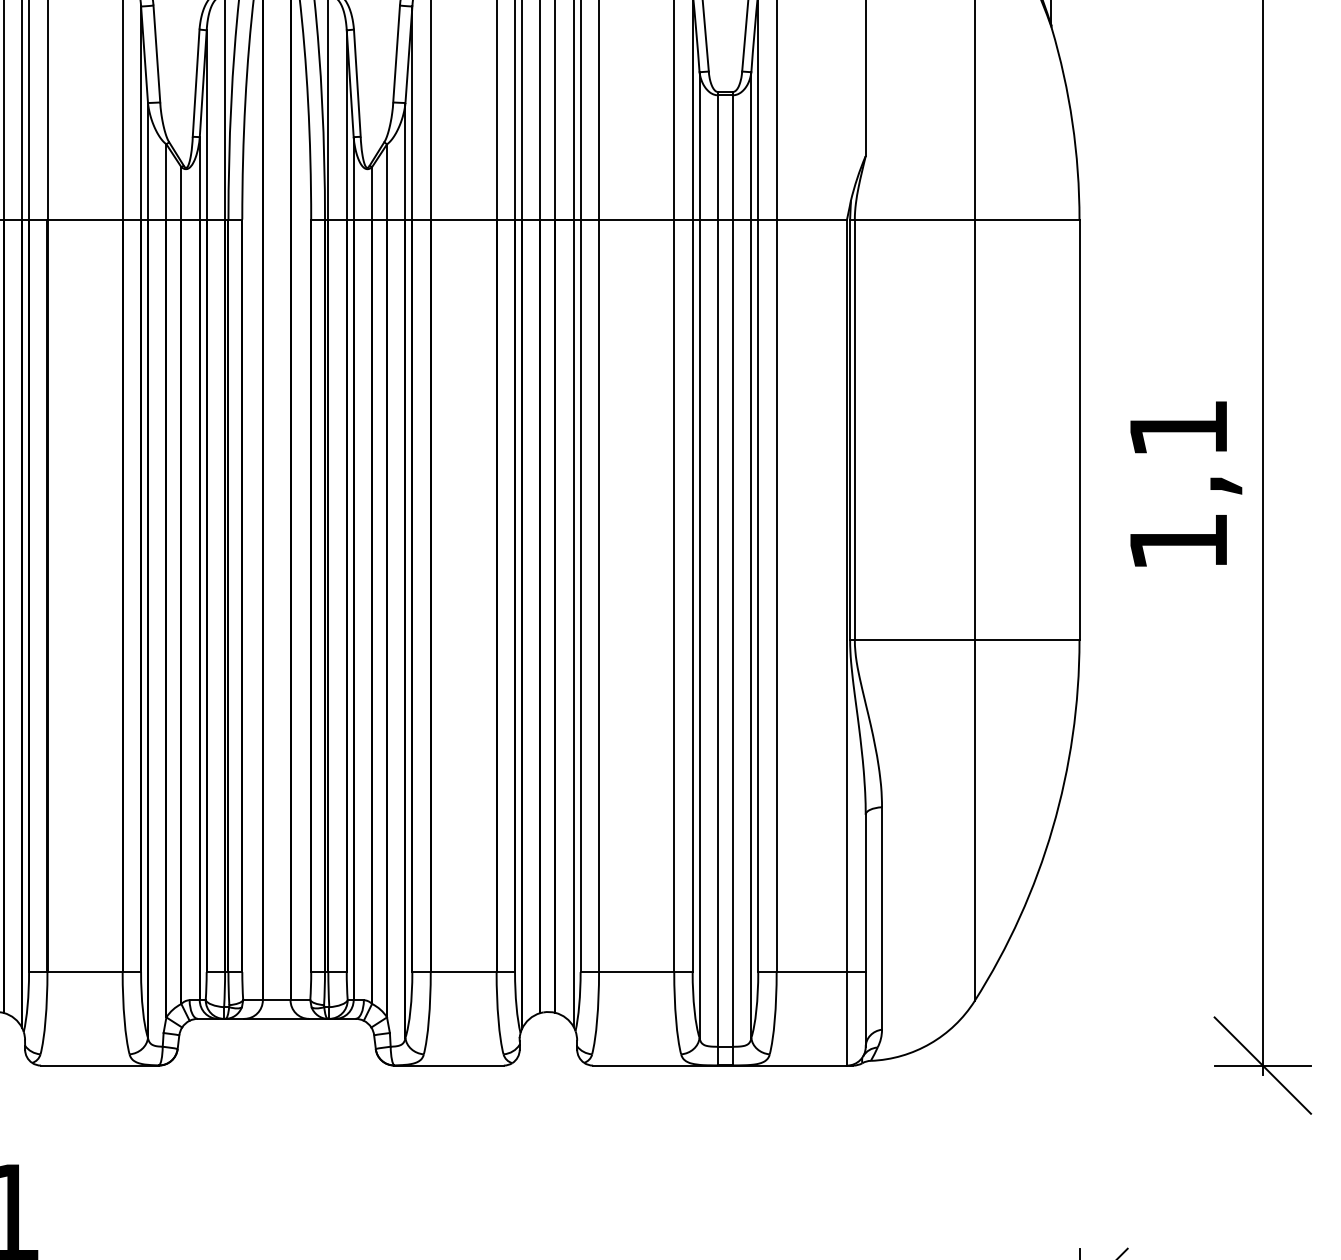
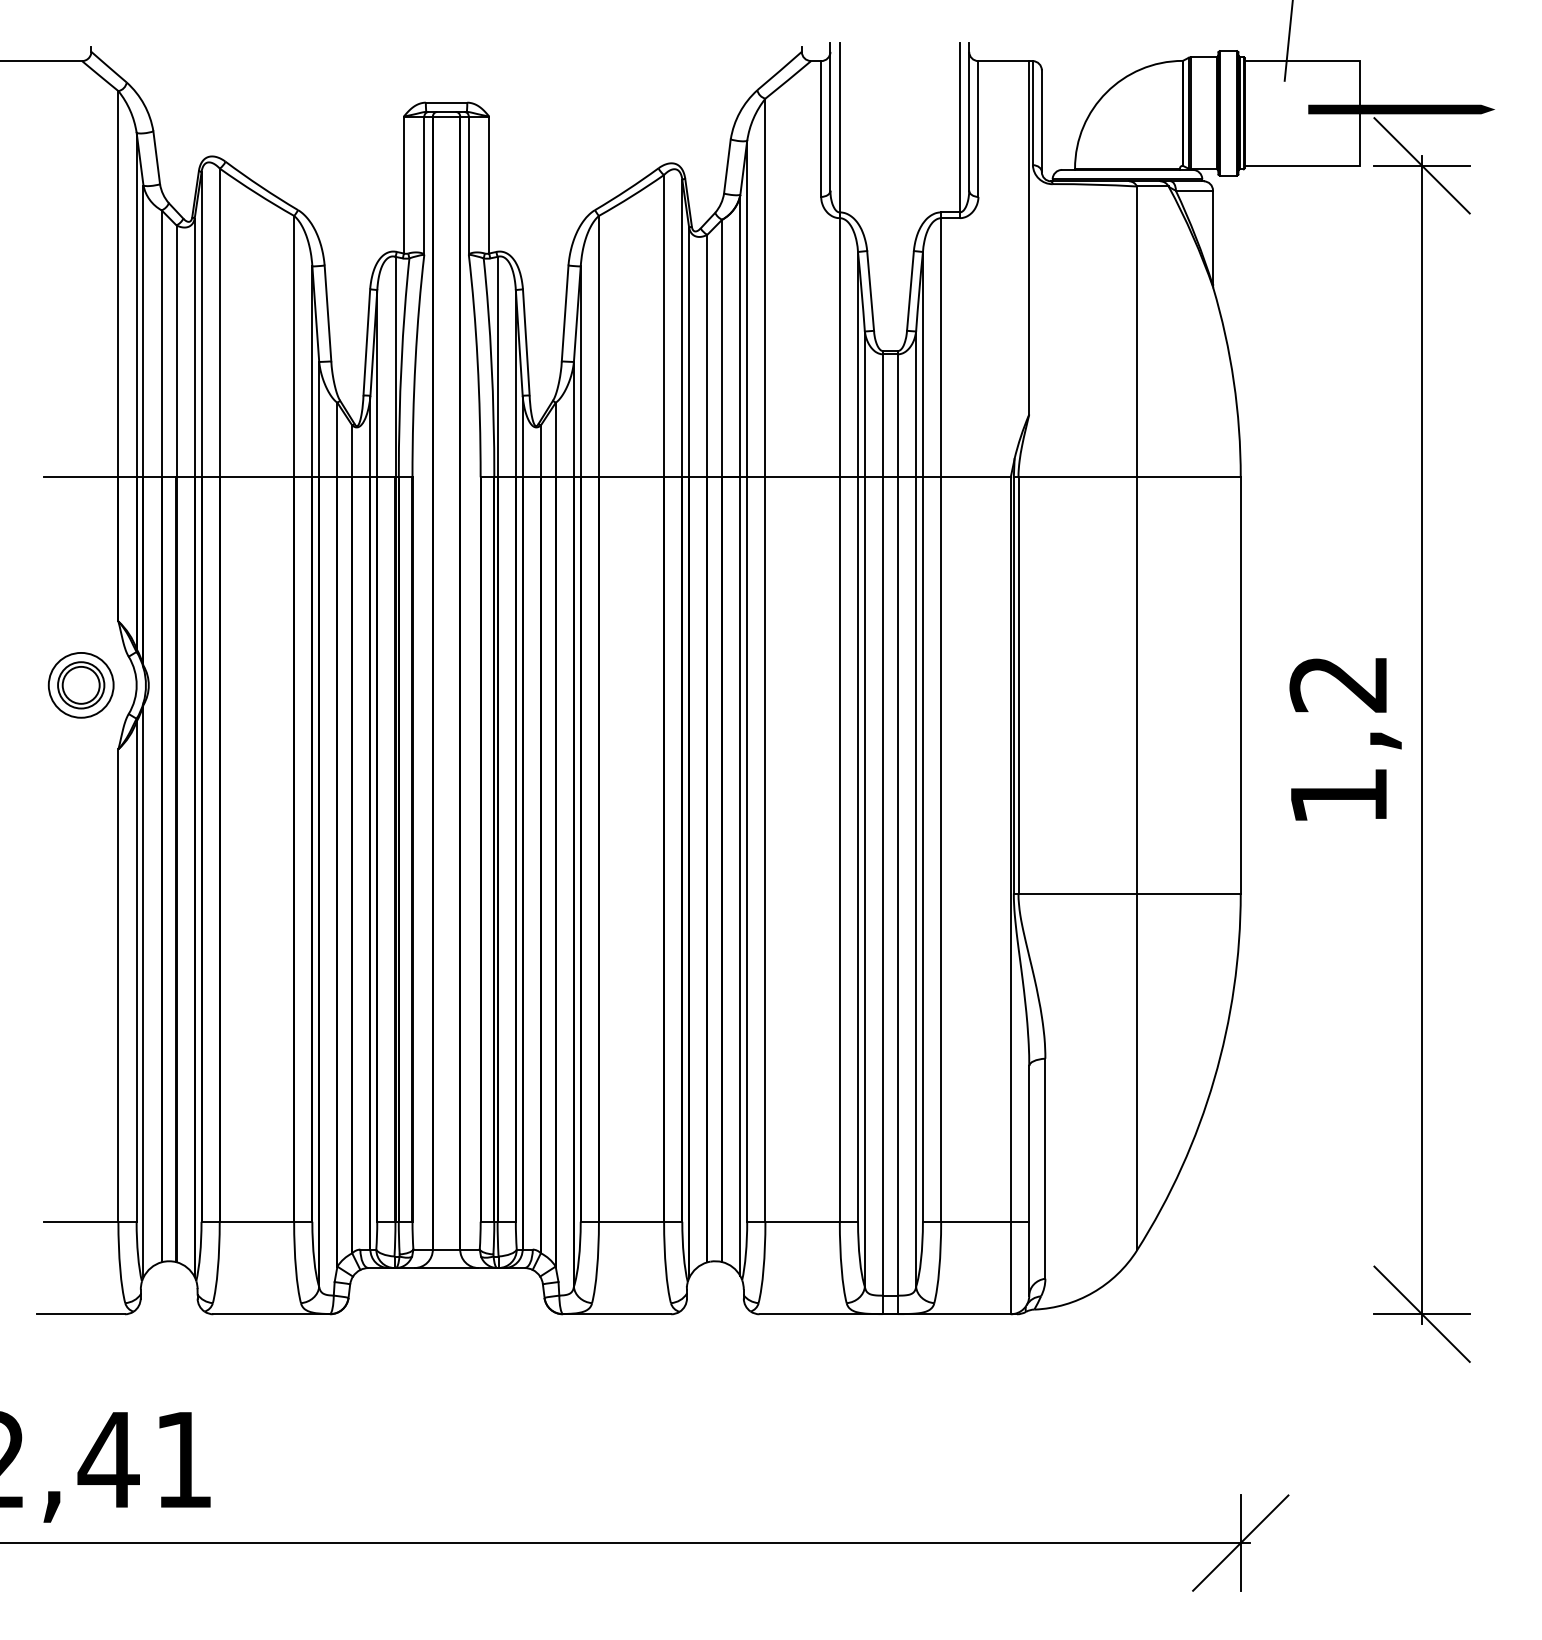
text: (1177, 429) -> (1337, 684), 1,1 -> 1,2

